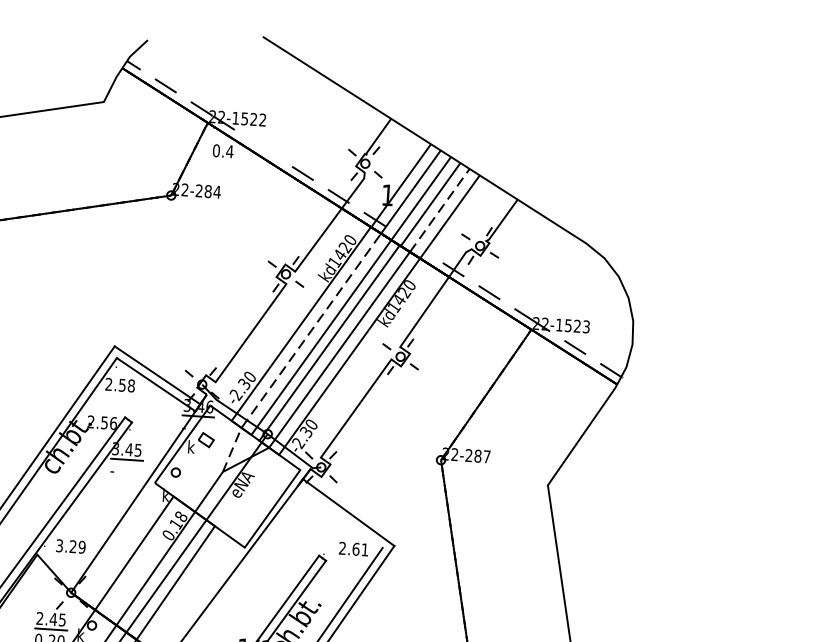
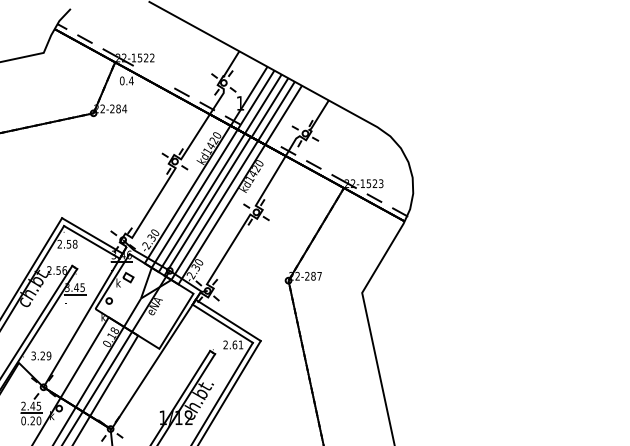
line: (439, 210) -> (276, 111), dashed -> solid
line: (297, 350) -> (186, 212), dashed -> solid
line: (339, 516) -> (222, 323), added

